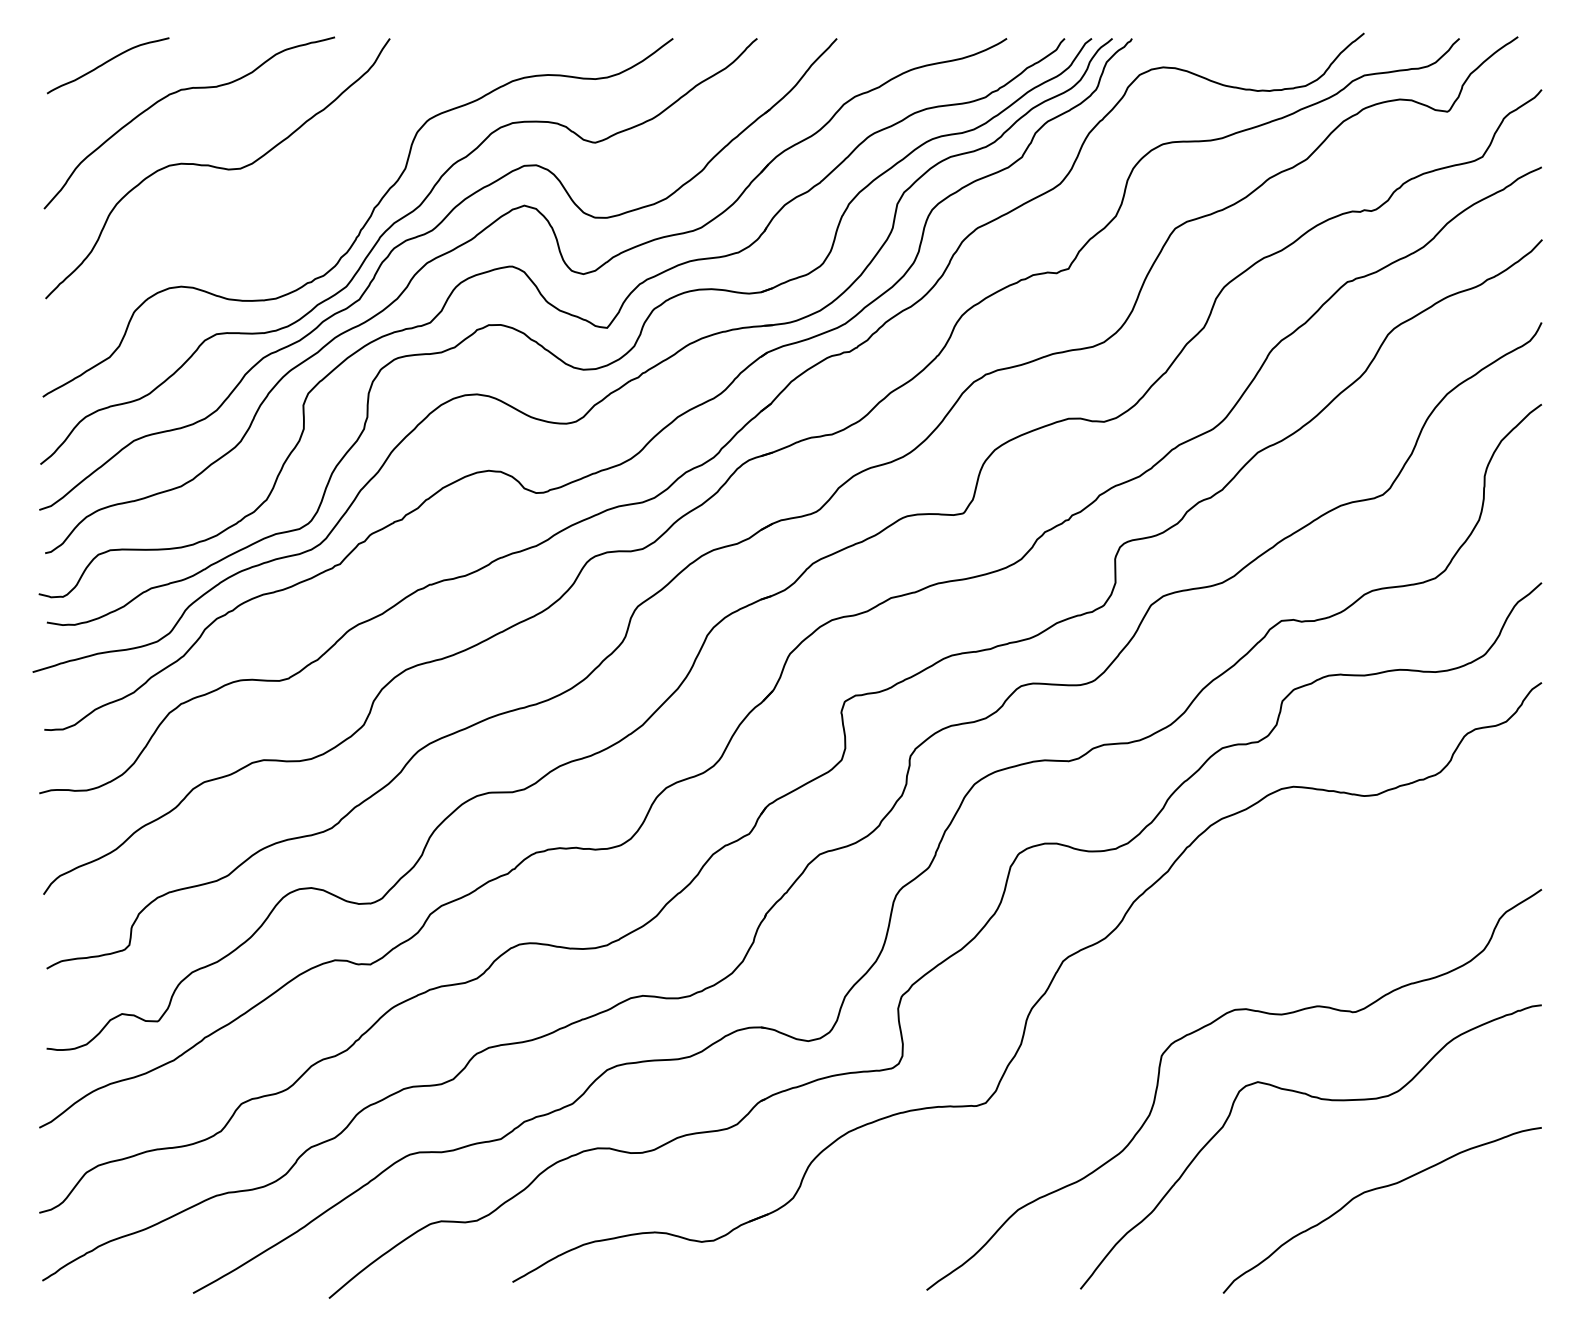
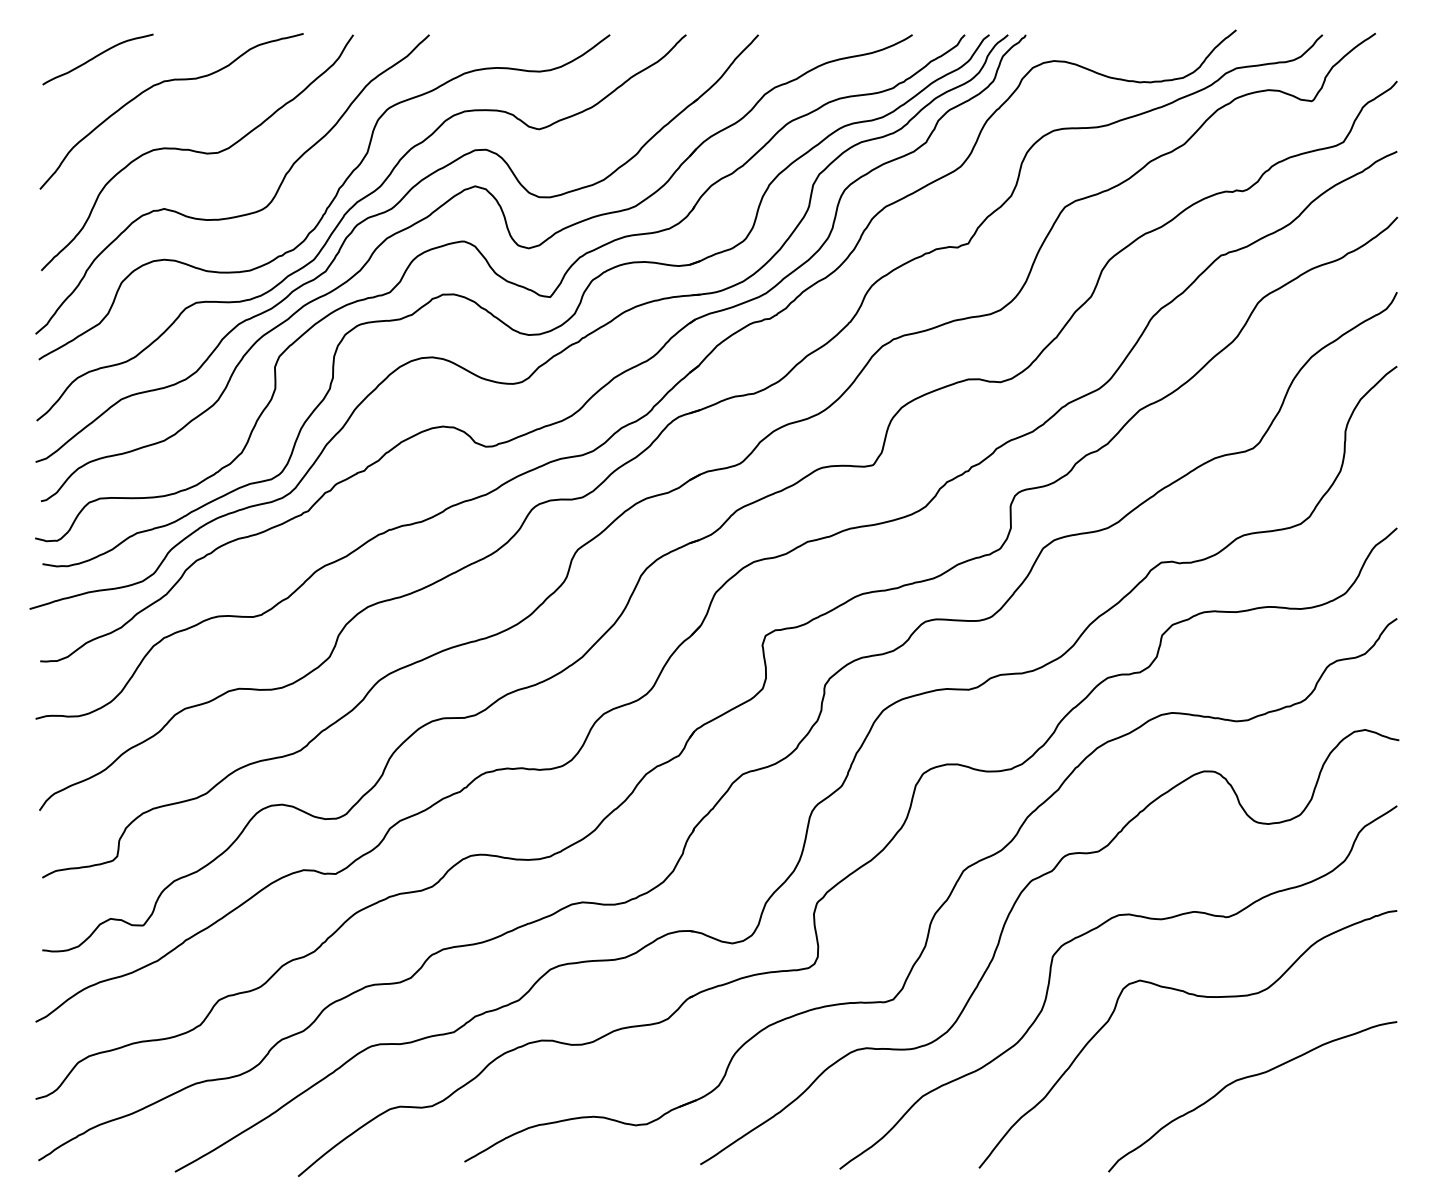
curve: (263, 237) -> (238, 215), added
curve: (1107, 1026) -> (1003, 930), added

